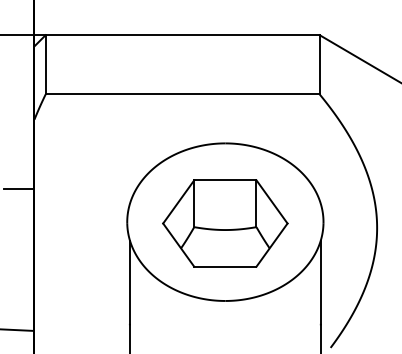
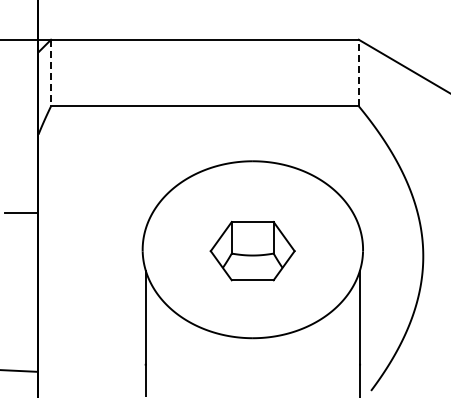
line: (319, 64) -> (358, 72), solid -> dashed
line: (46, 65) -> (51, 73), solid -> dashed
part: (225, 222) -> (252, 250), size x0.6

